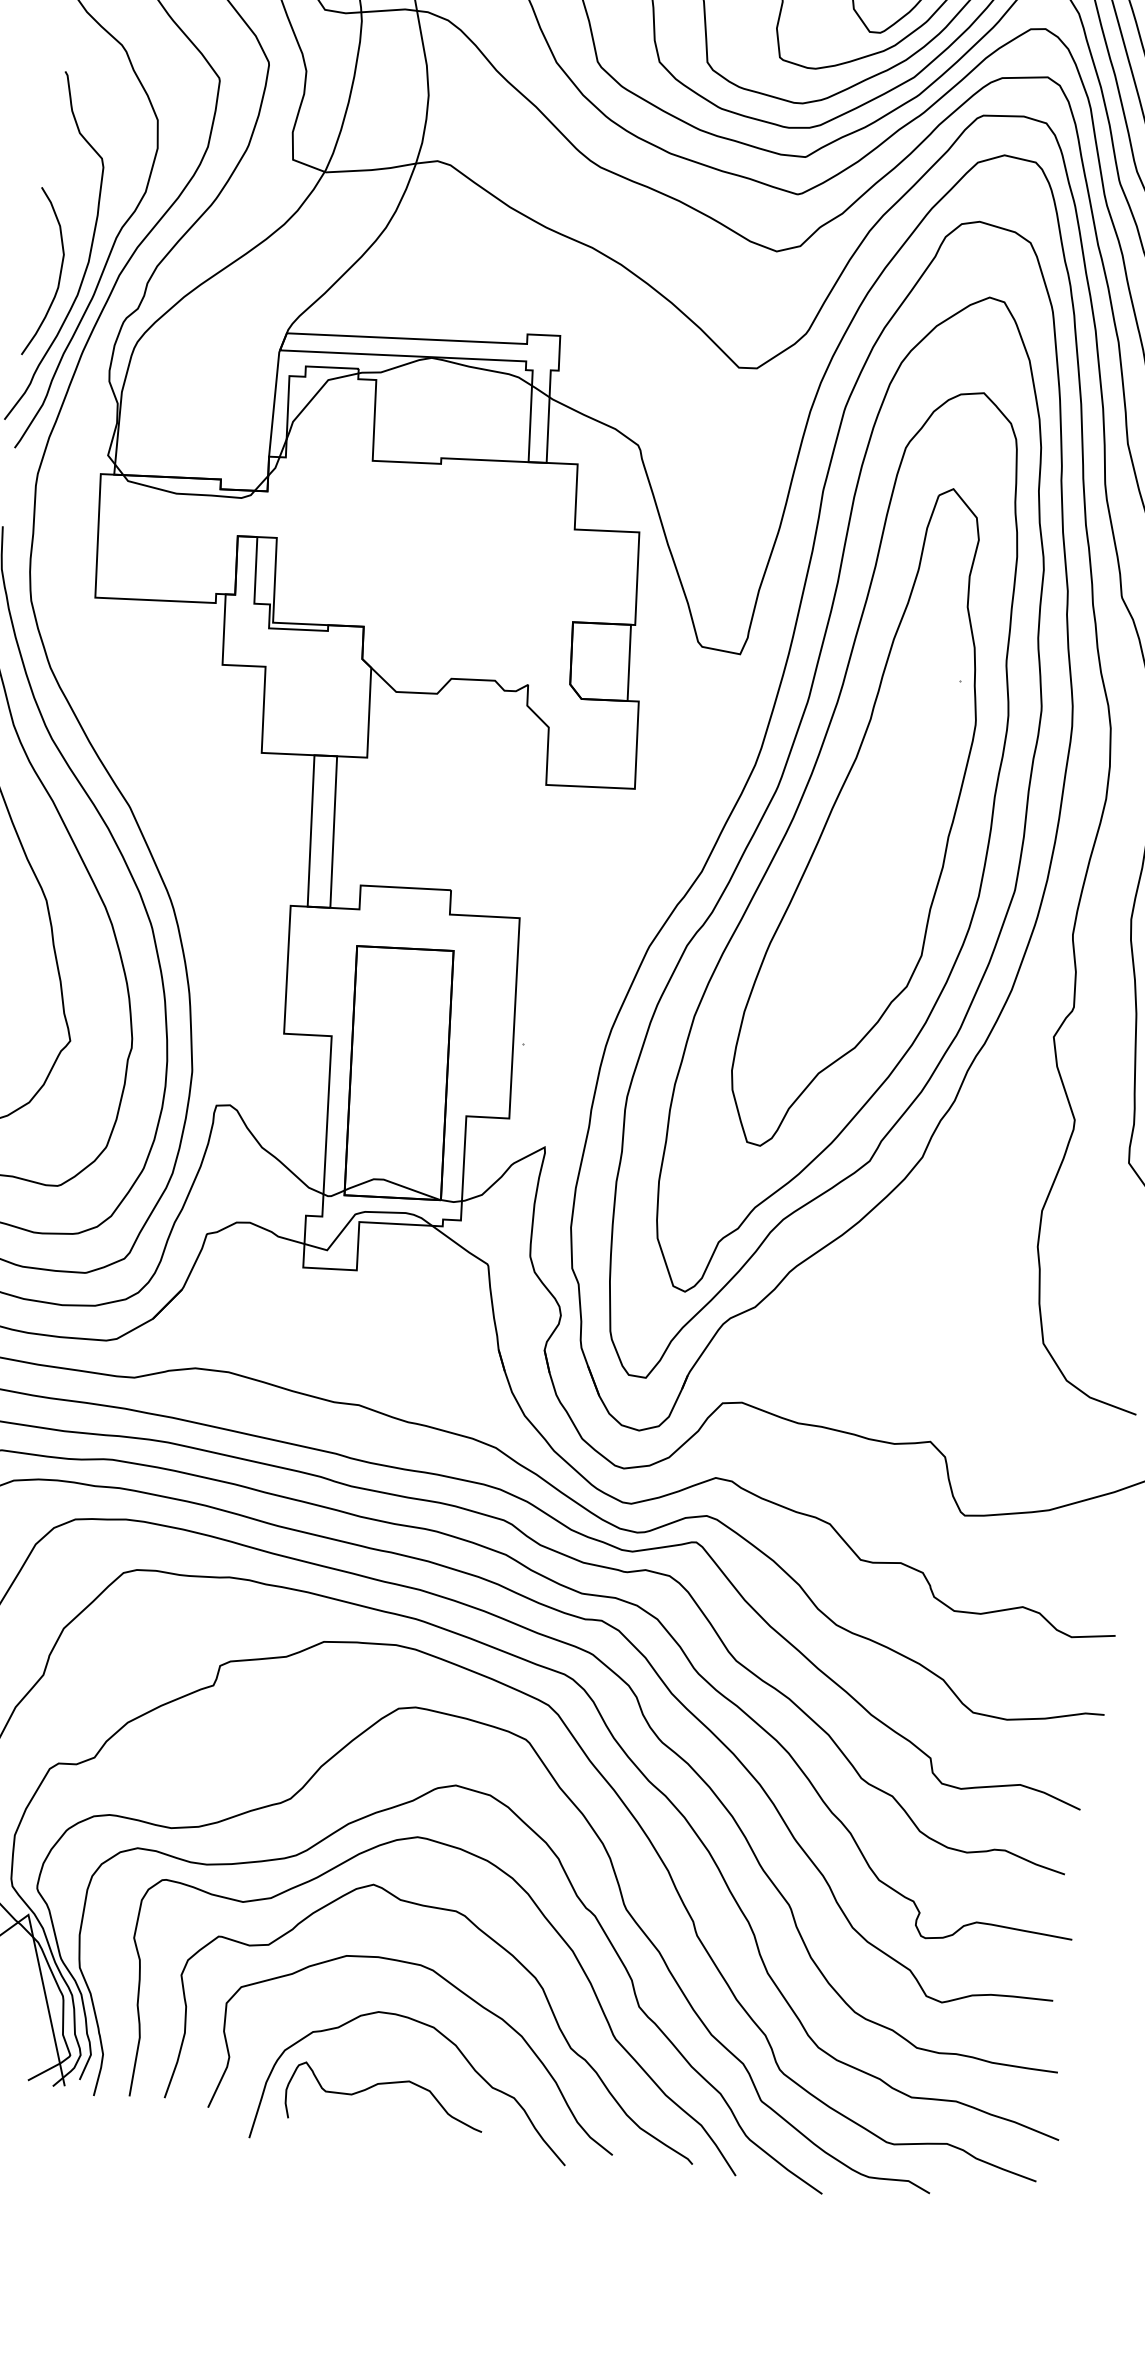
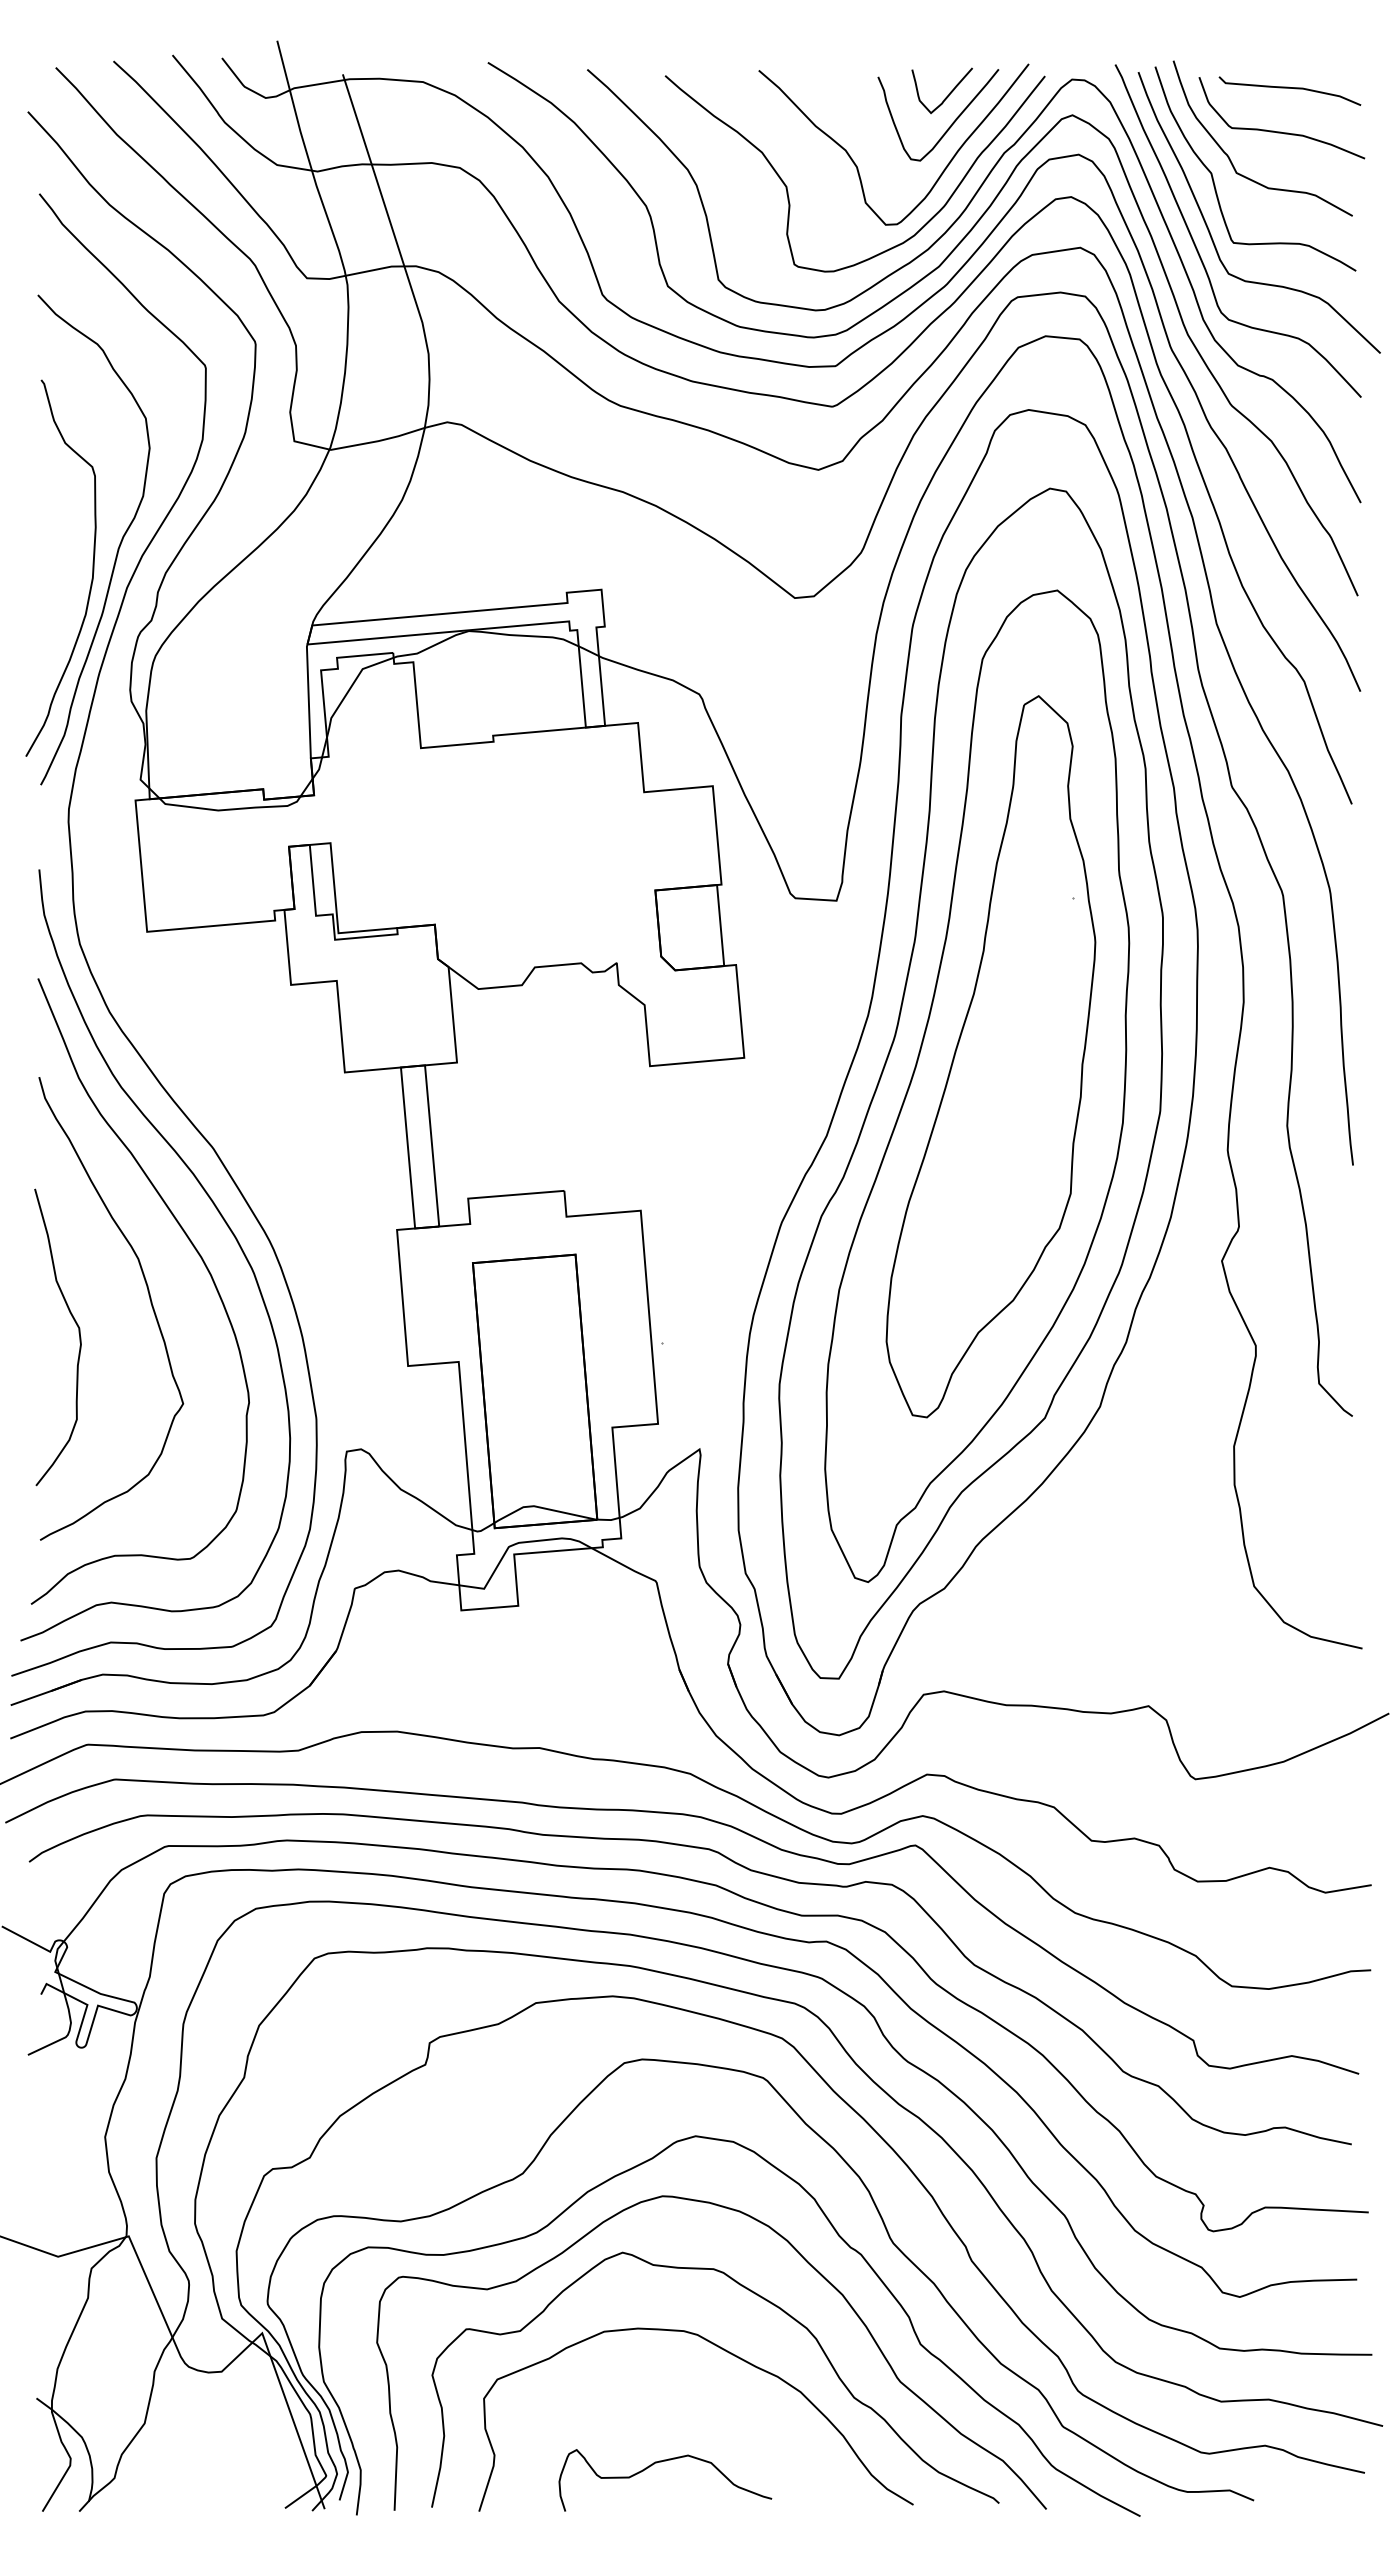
curve: (59, 274) -> (63, 595), removed
curve: (460, 2053) -> (738, 2418), removed

